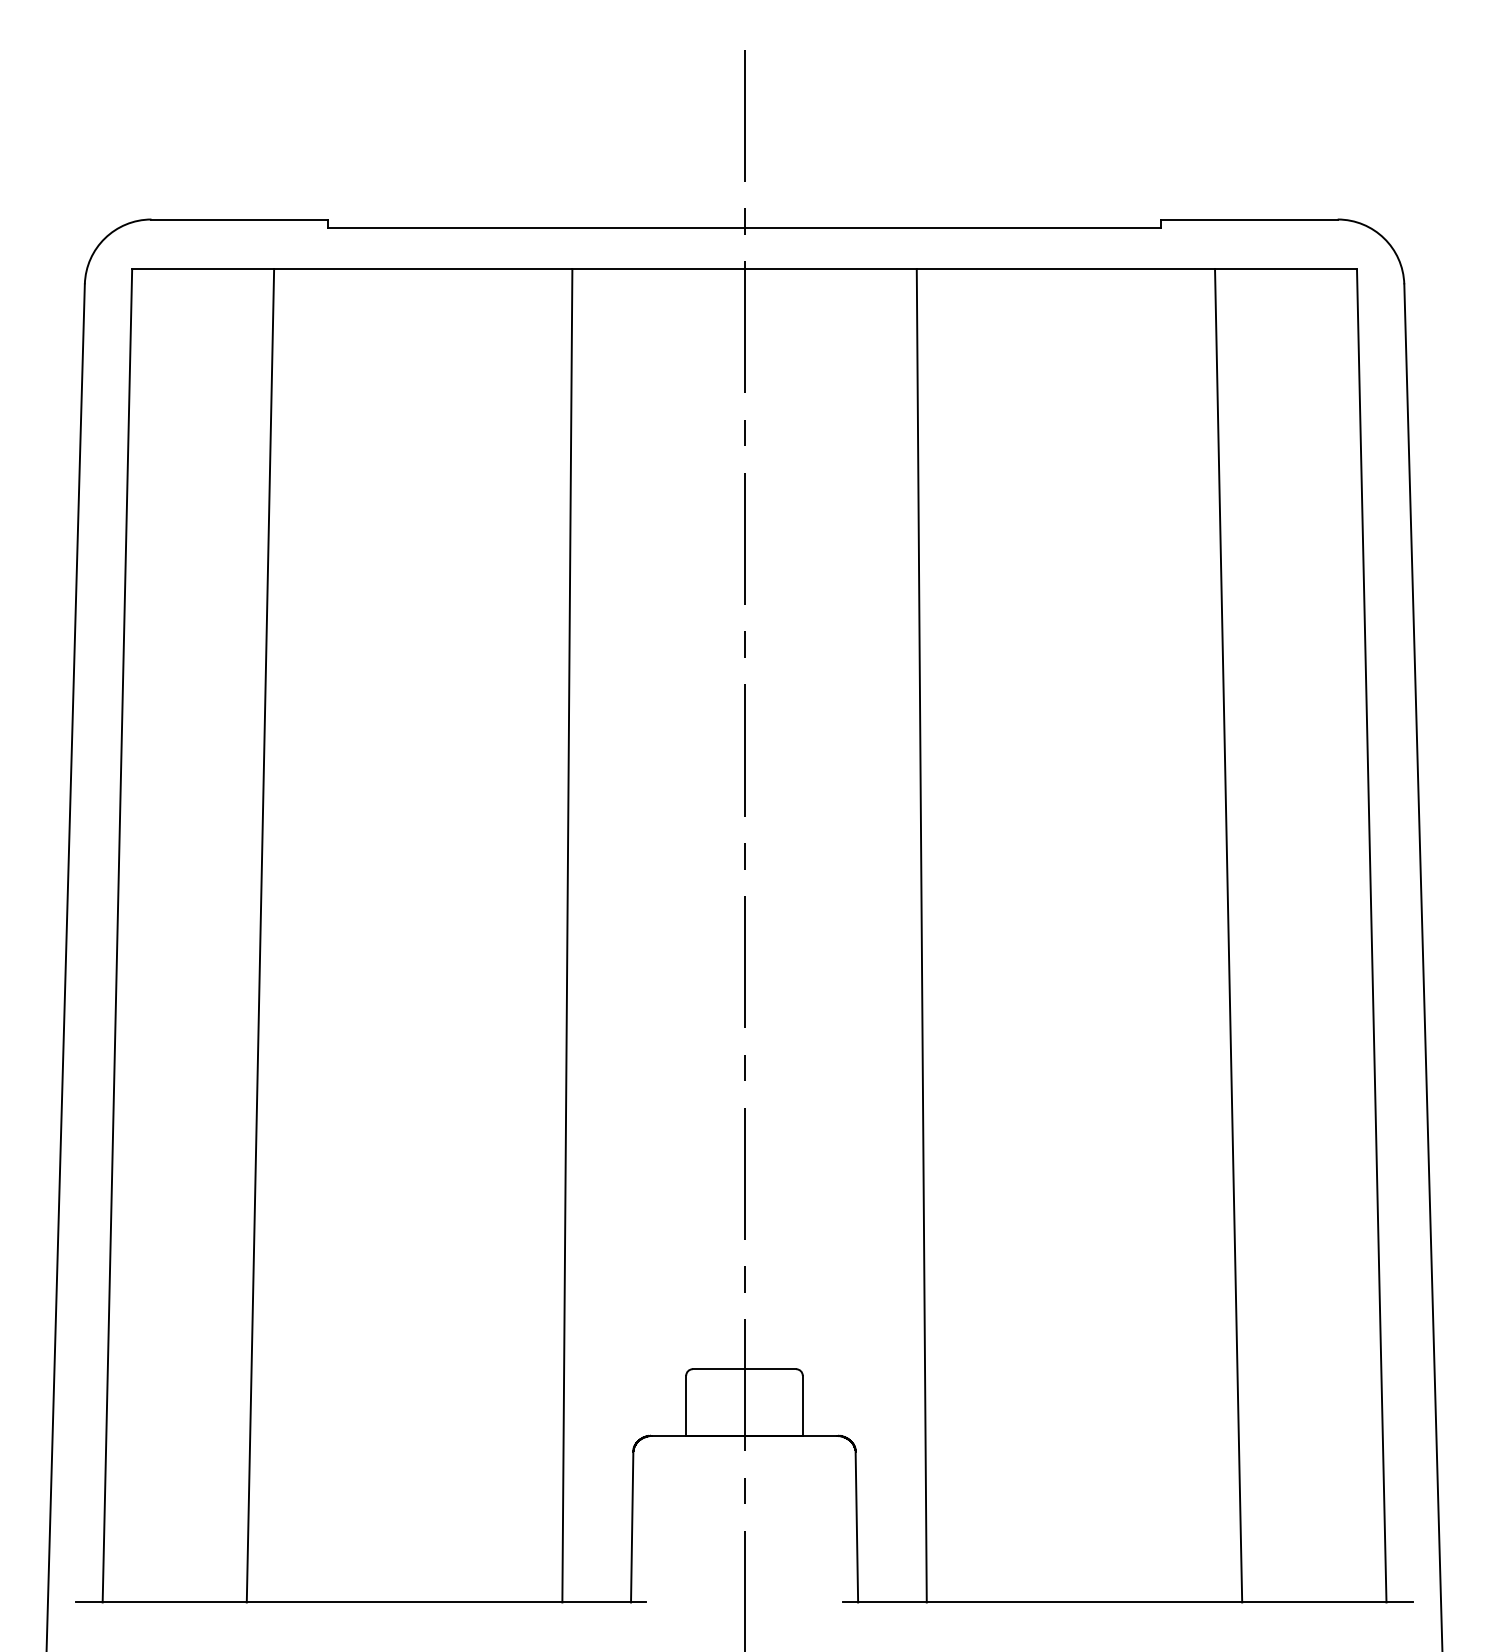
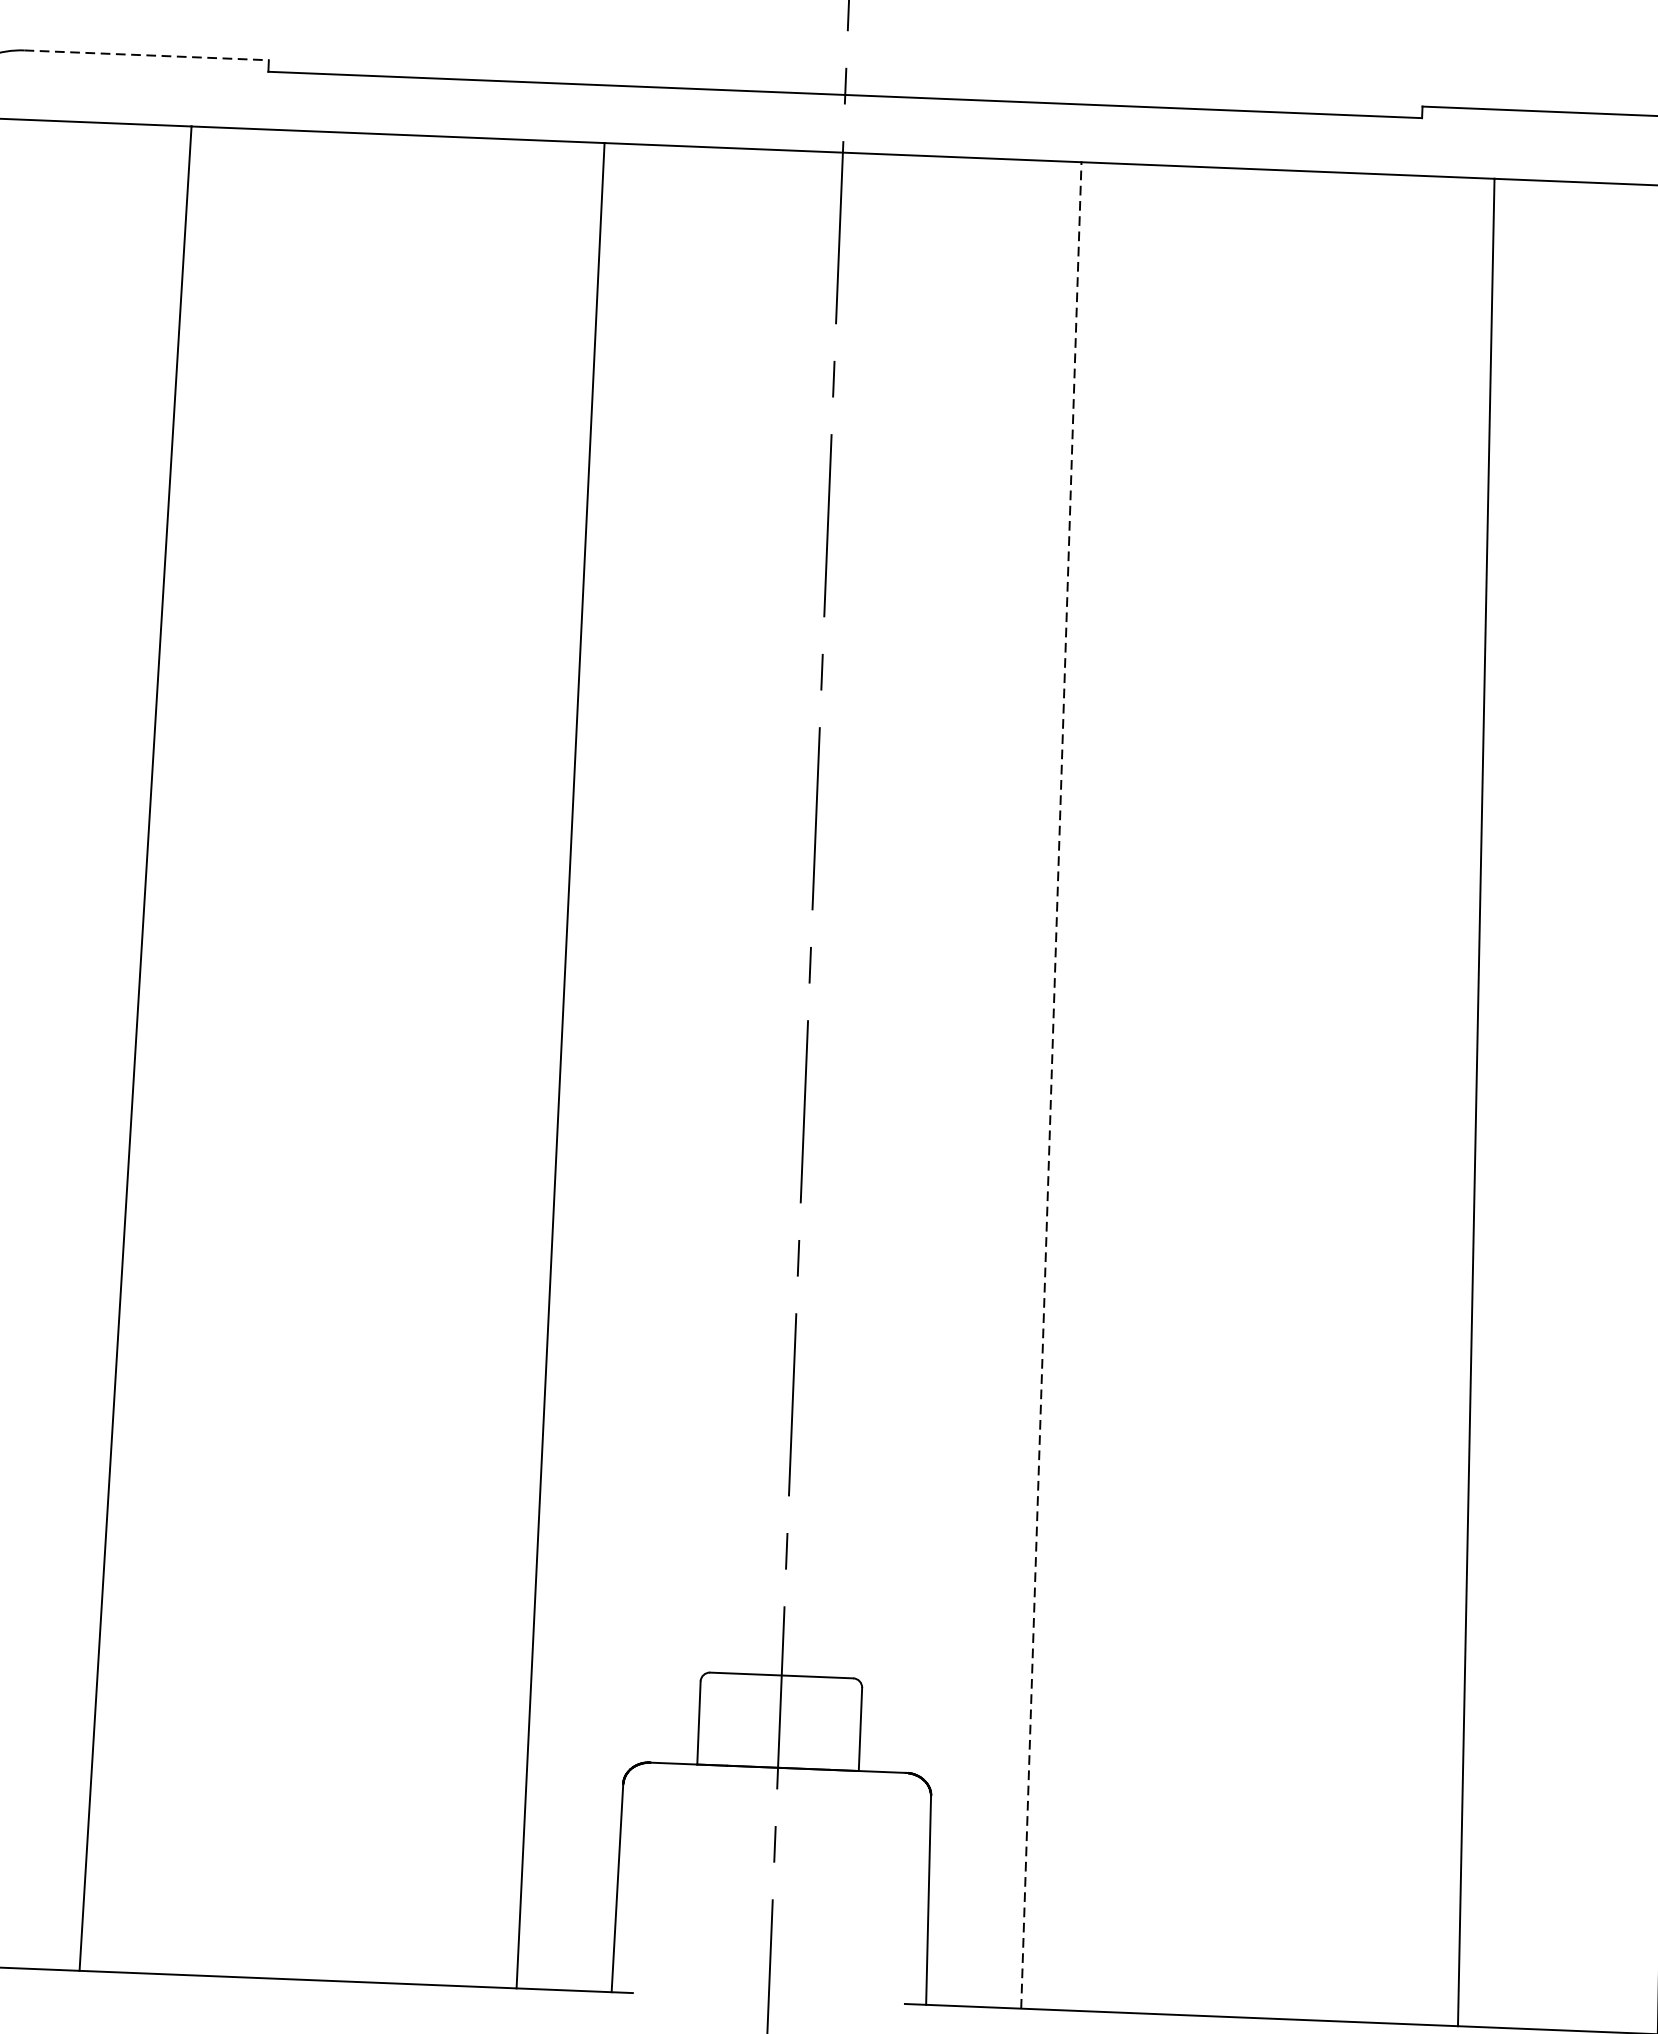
line: (240, 219) -> (147, 55), solid -> dashed
line: (921, 935) -> (1050, 1084), solid -> dashed

